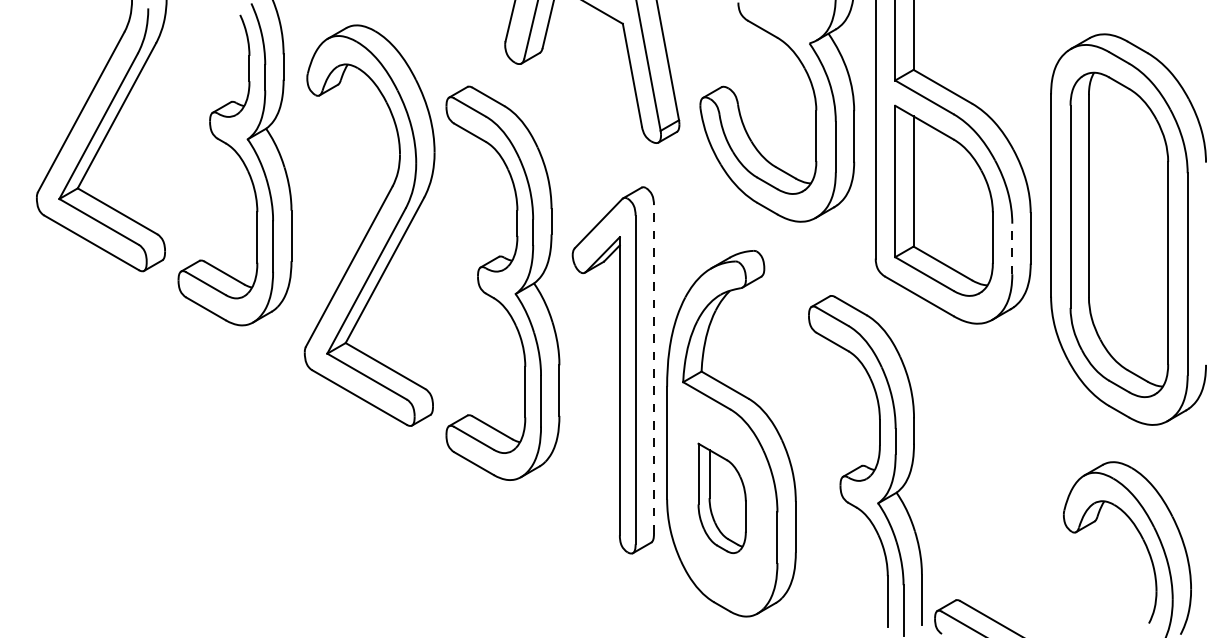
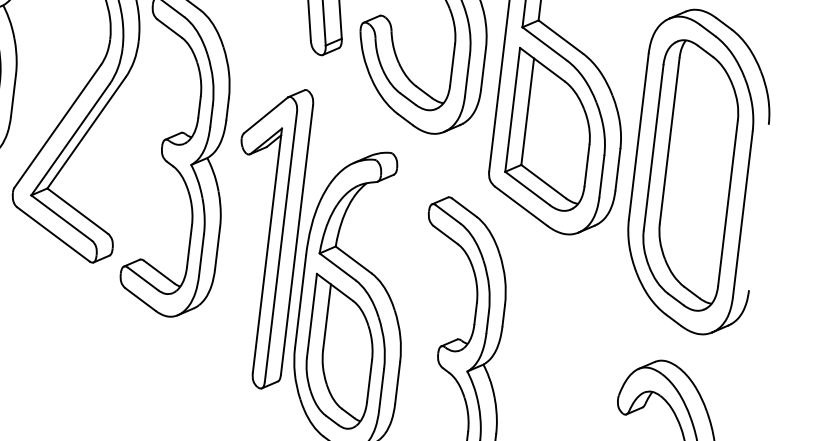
line: (1012, 248) -> (602, 176), dashed -> solid
line: (653, 368) -> (296, 239), dashed -> solid
part: (721, 498) -> (339, 352), size x1.67

